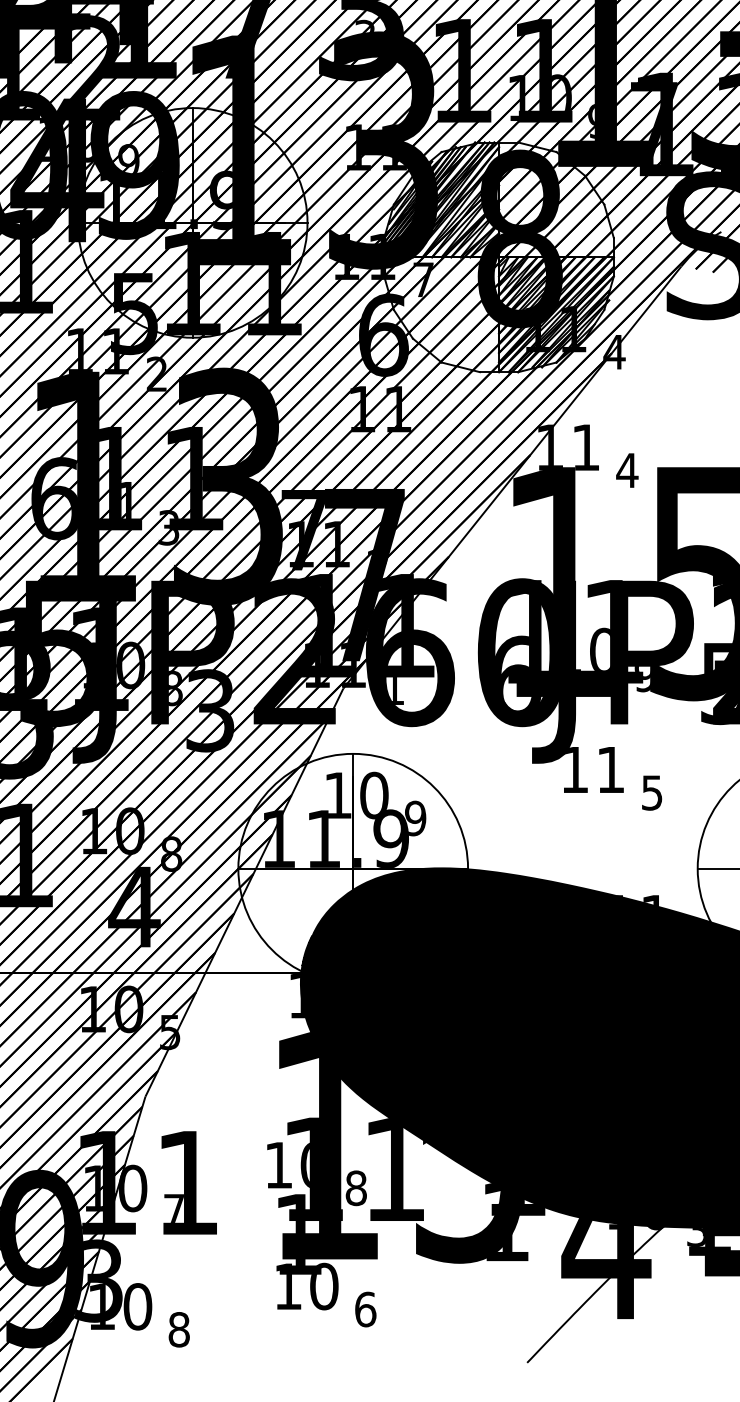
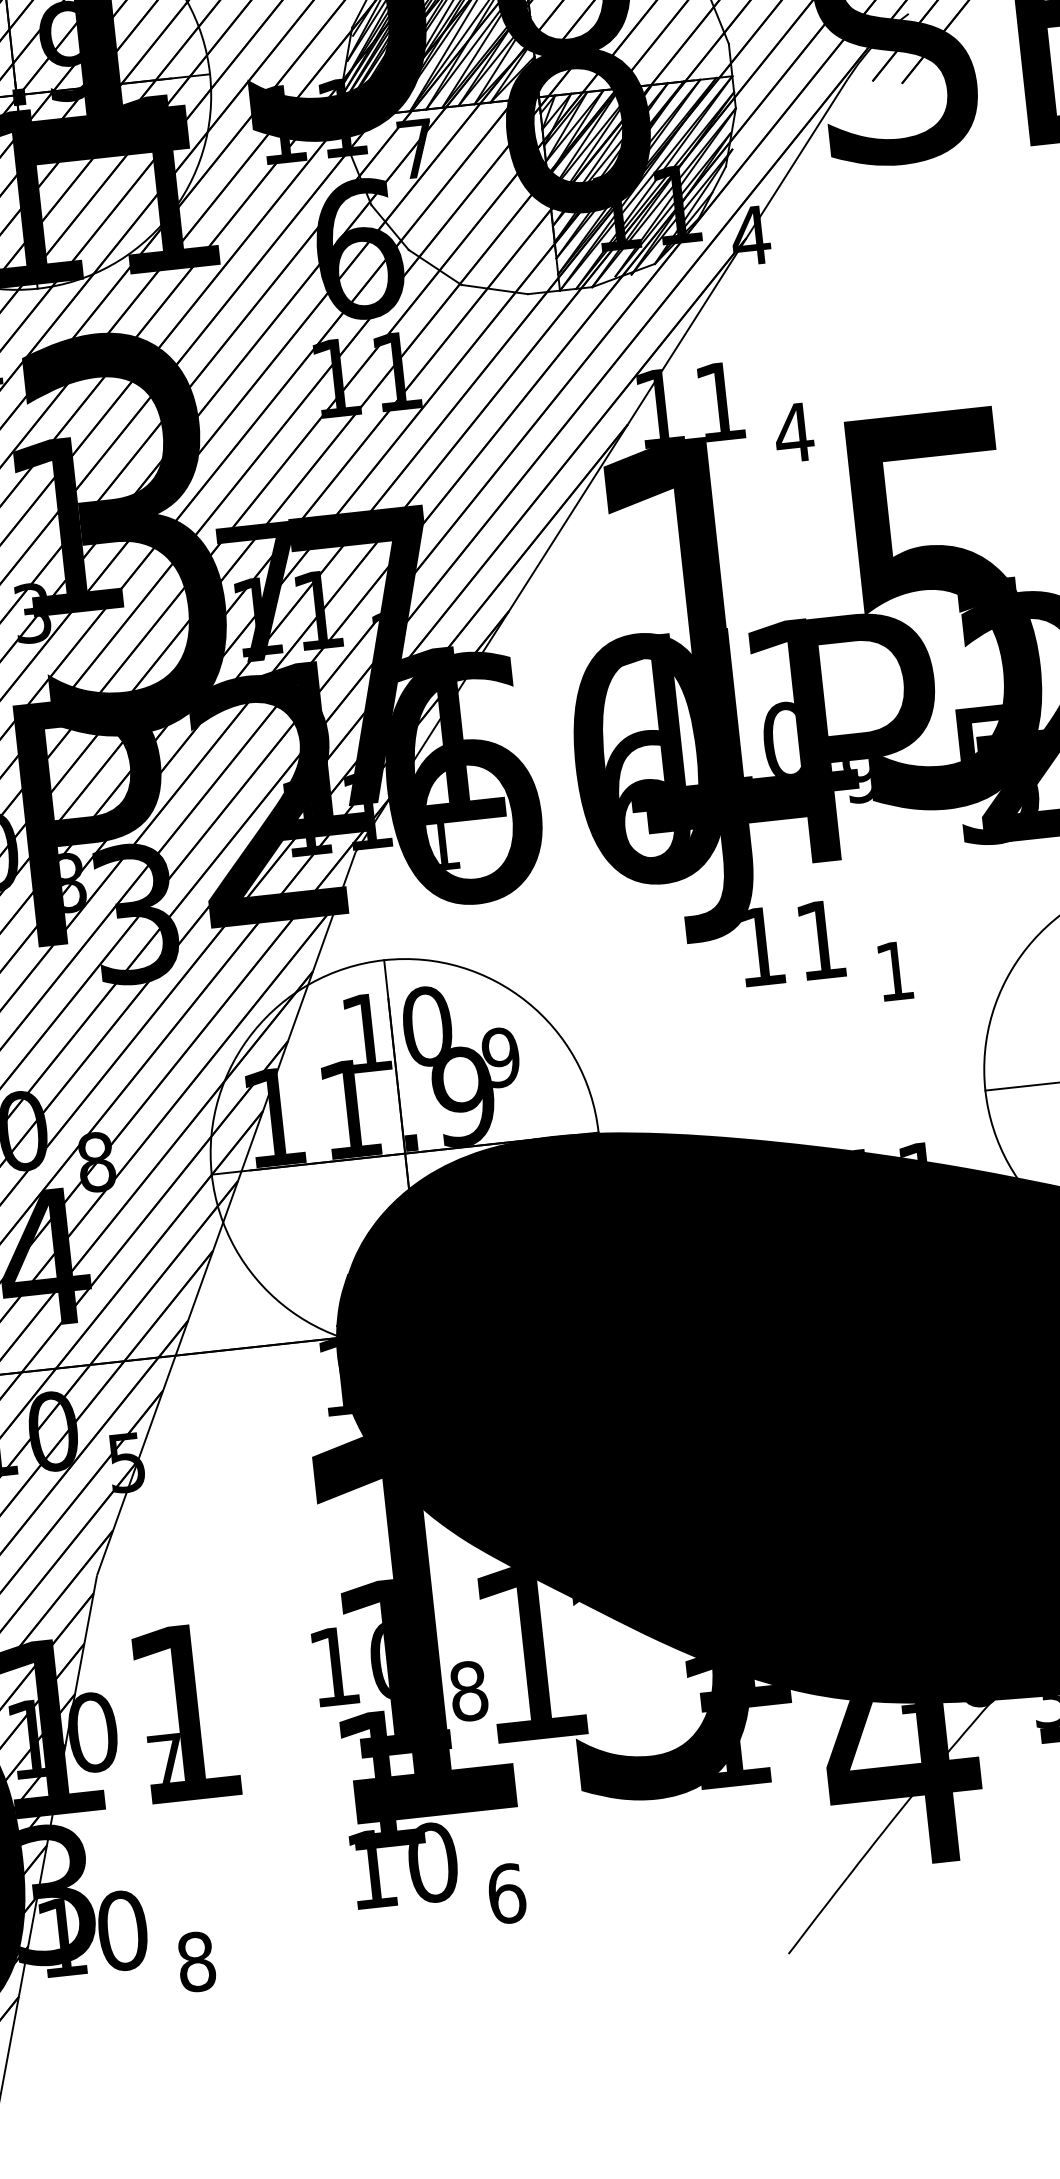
text: (652, 792) -> (895, 970), 5 -> 1

